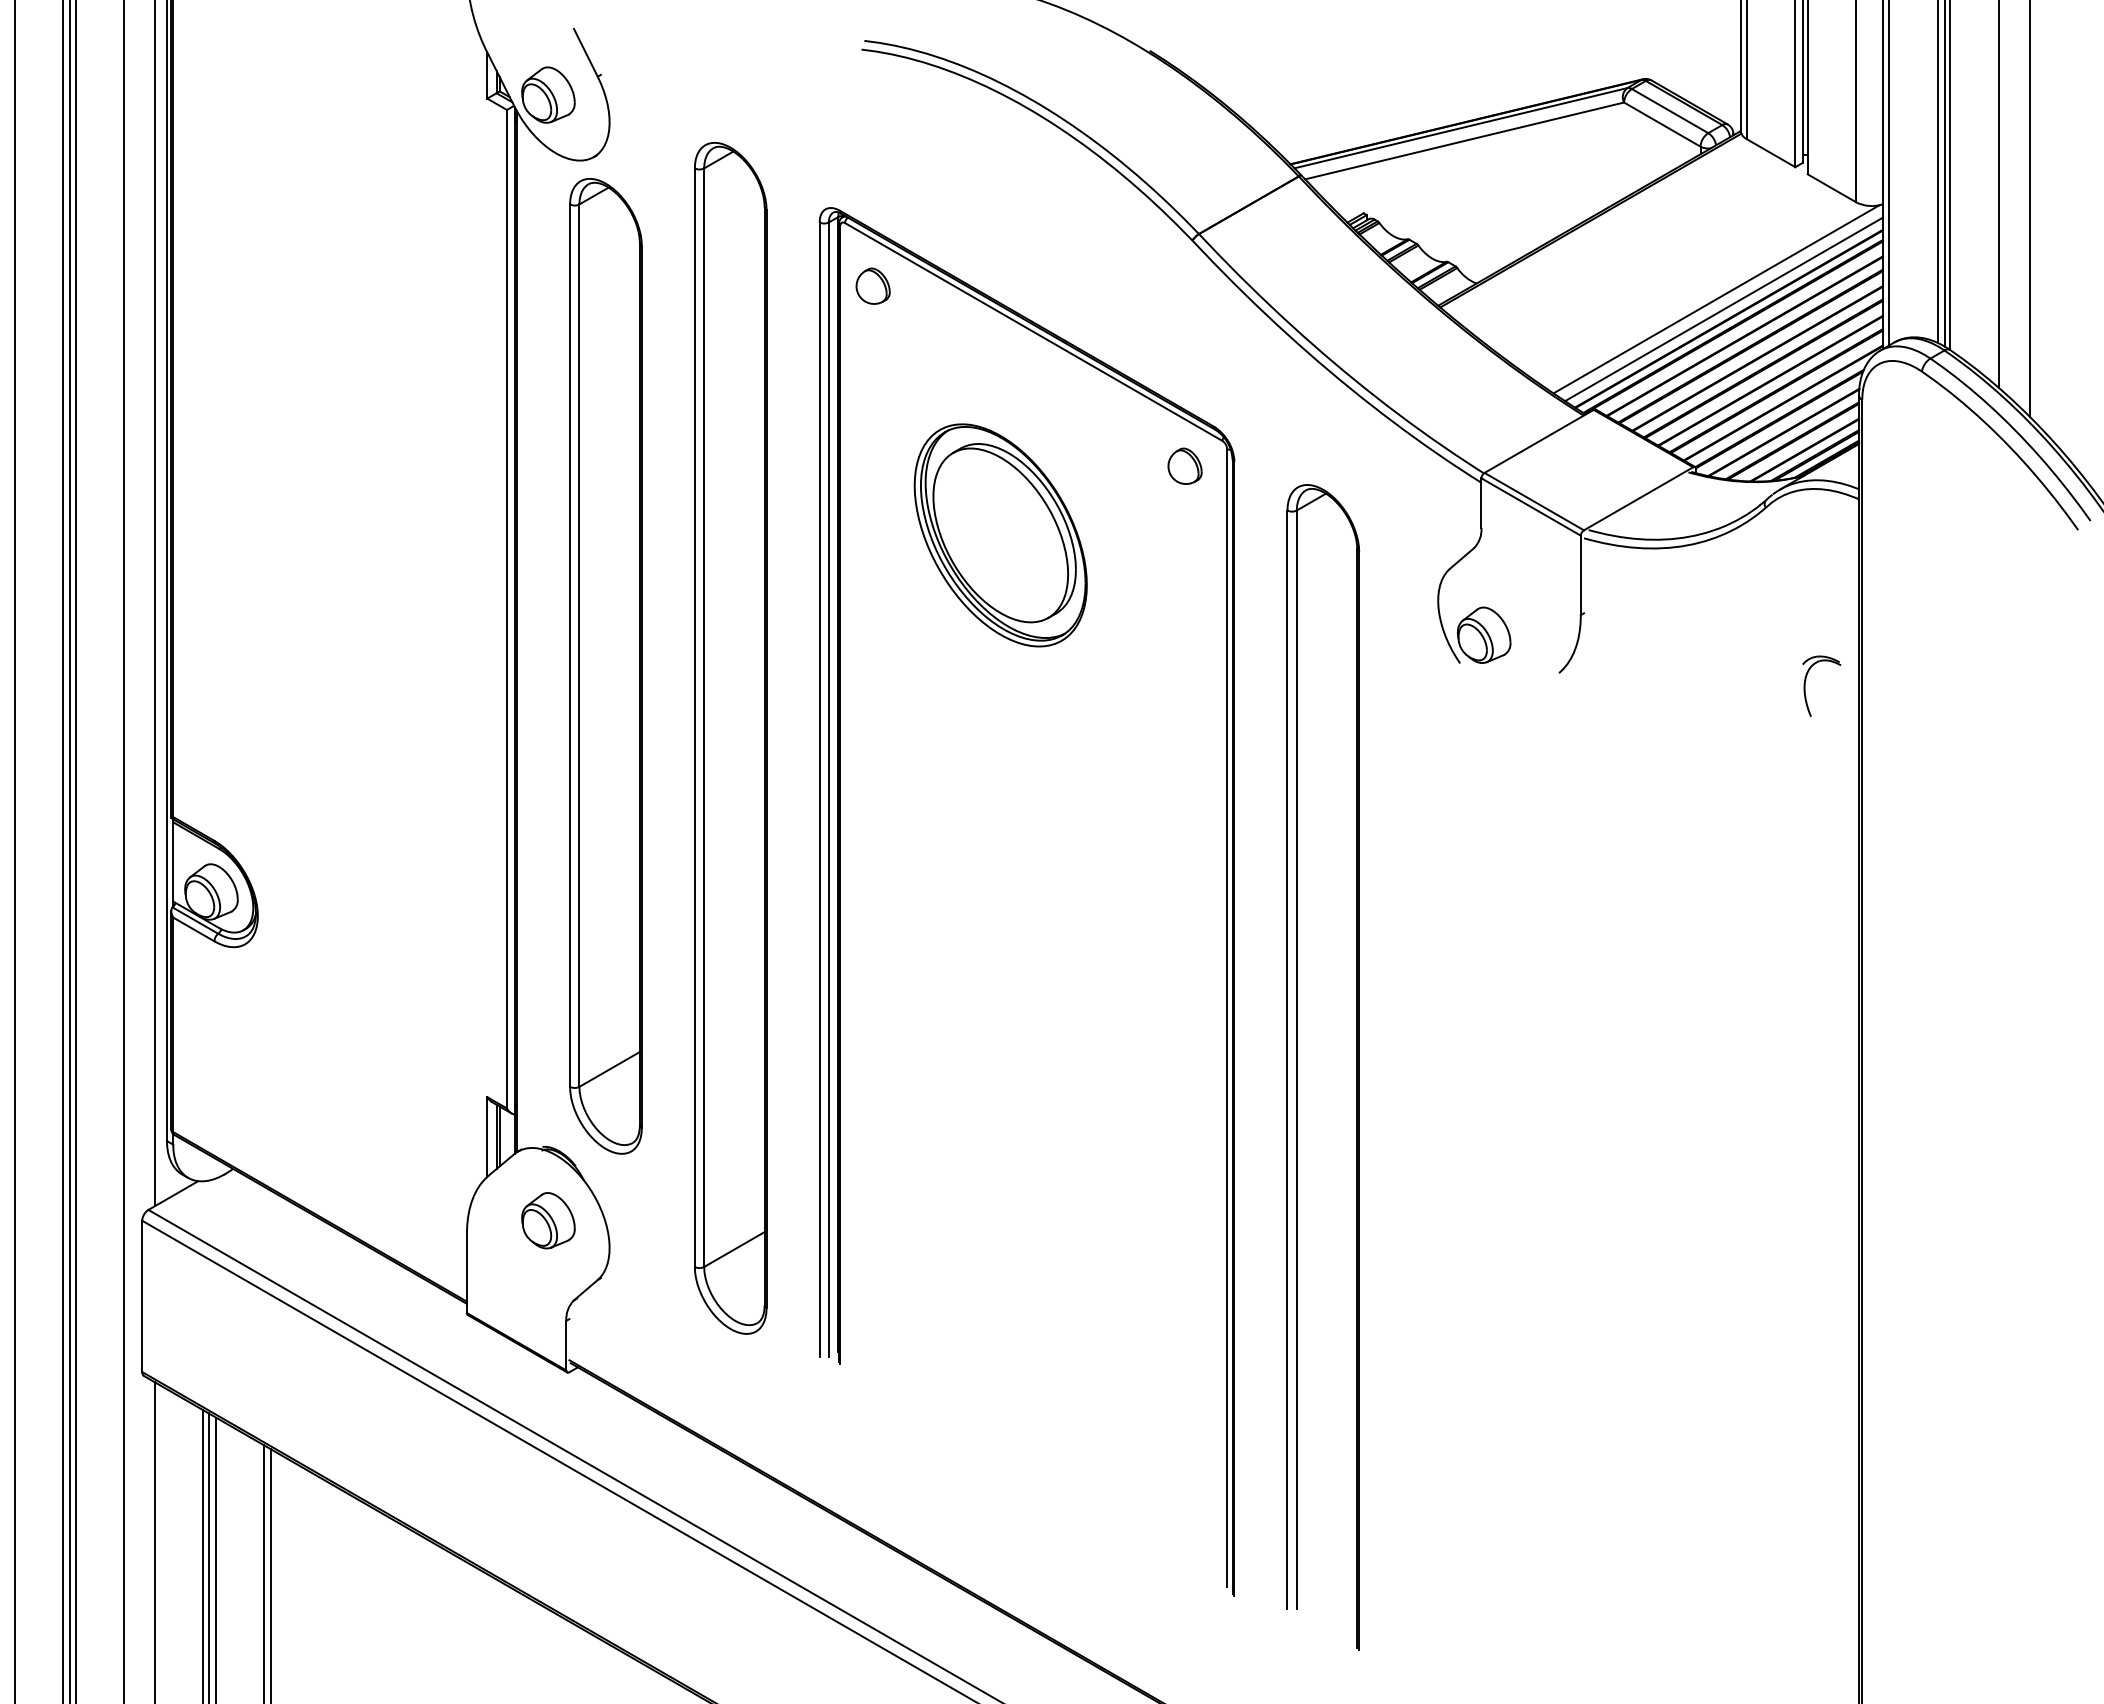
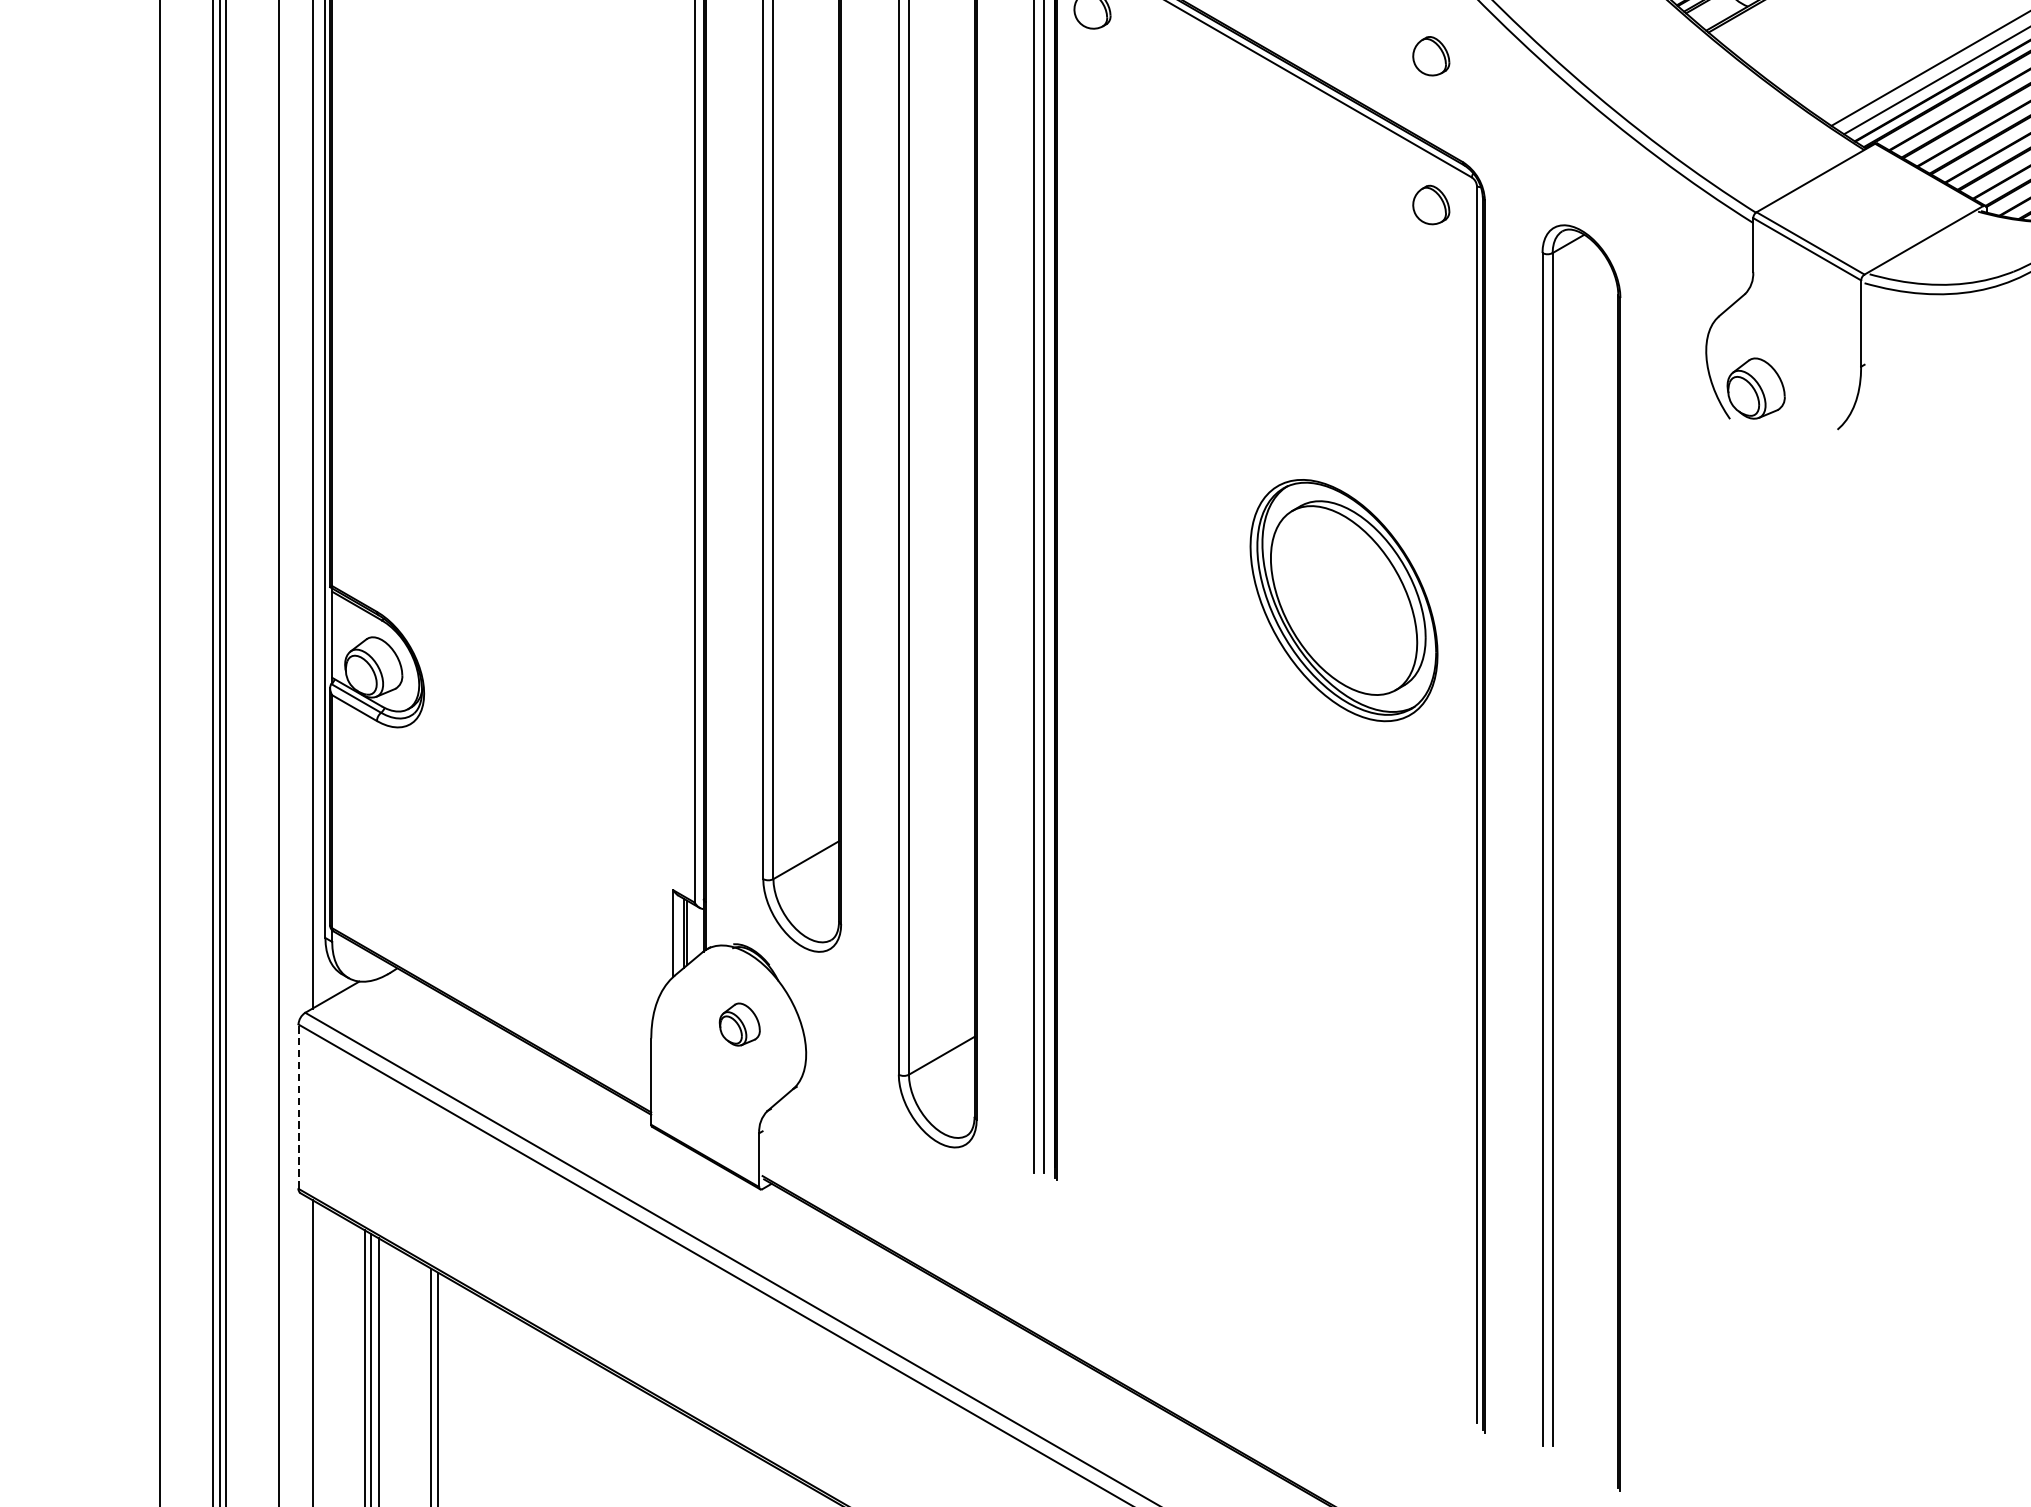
part: (1184, 328) -> (1430, 55), added
part: (1000, 535) -> (1343, 600), moved
part: (548, 1220) -> (739, 1024), size x0.7
line: (142, 1296) -> (298, 1106), solid -> dashed

